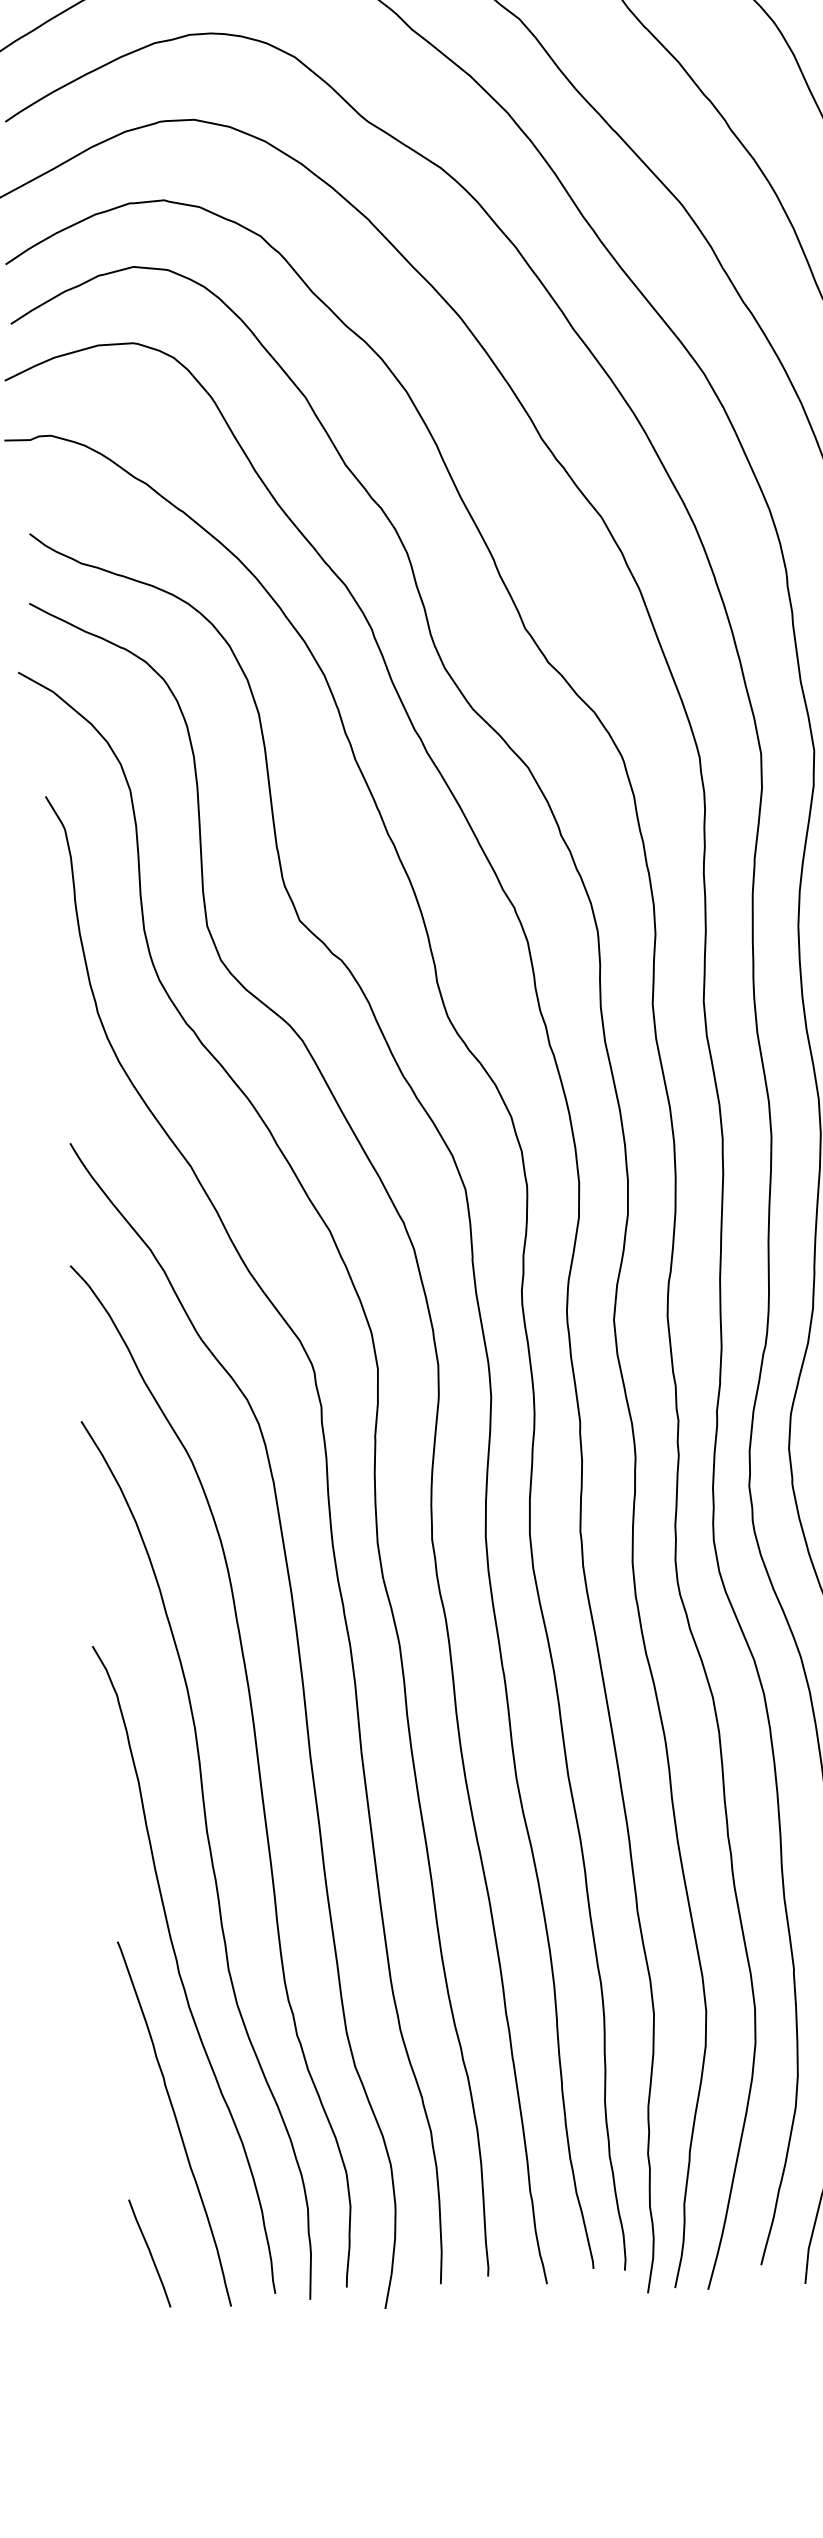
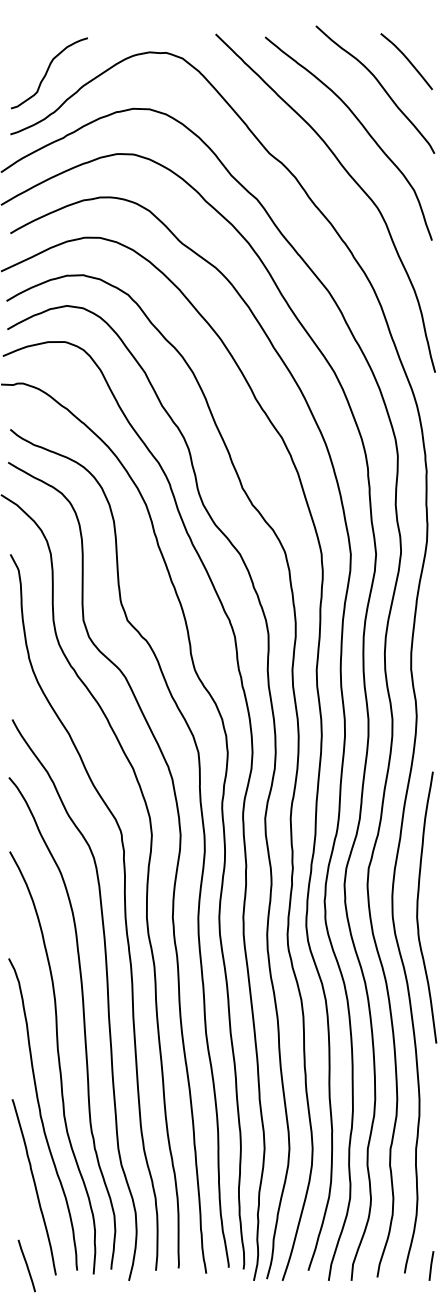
line: (148, 2252) -> (26, 1265), moved

